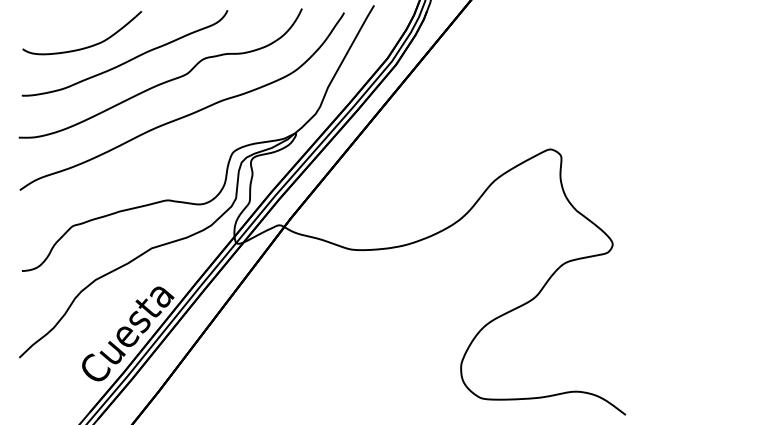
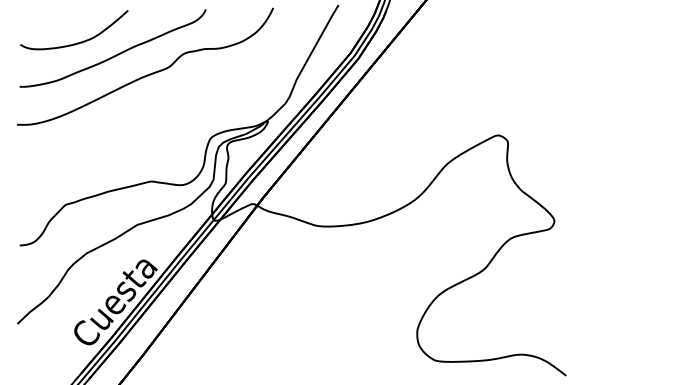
curve: (187, 114) -> (169, 103), removed

